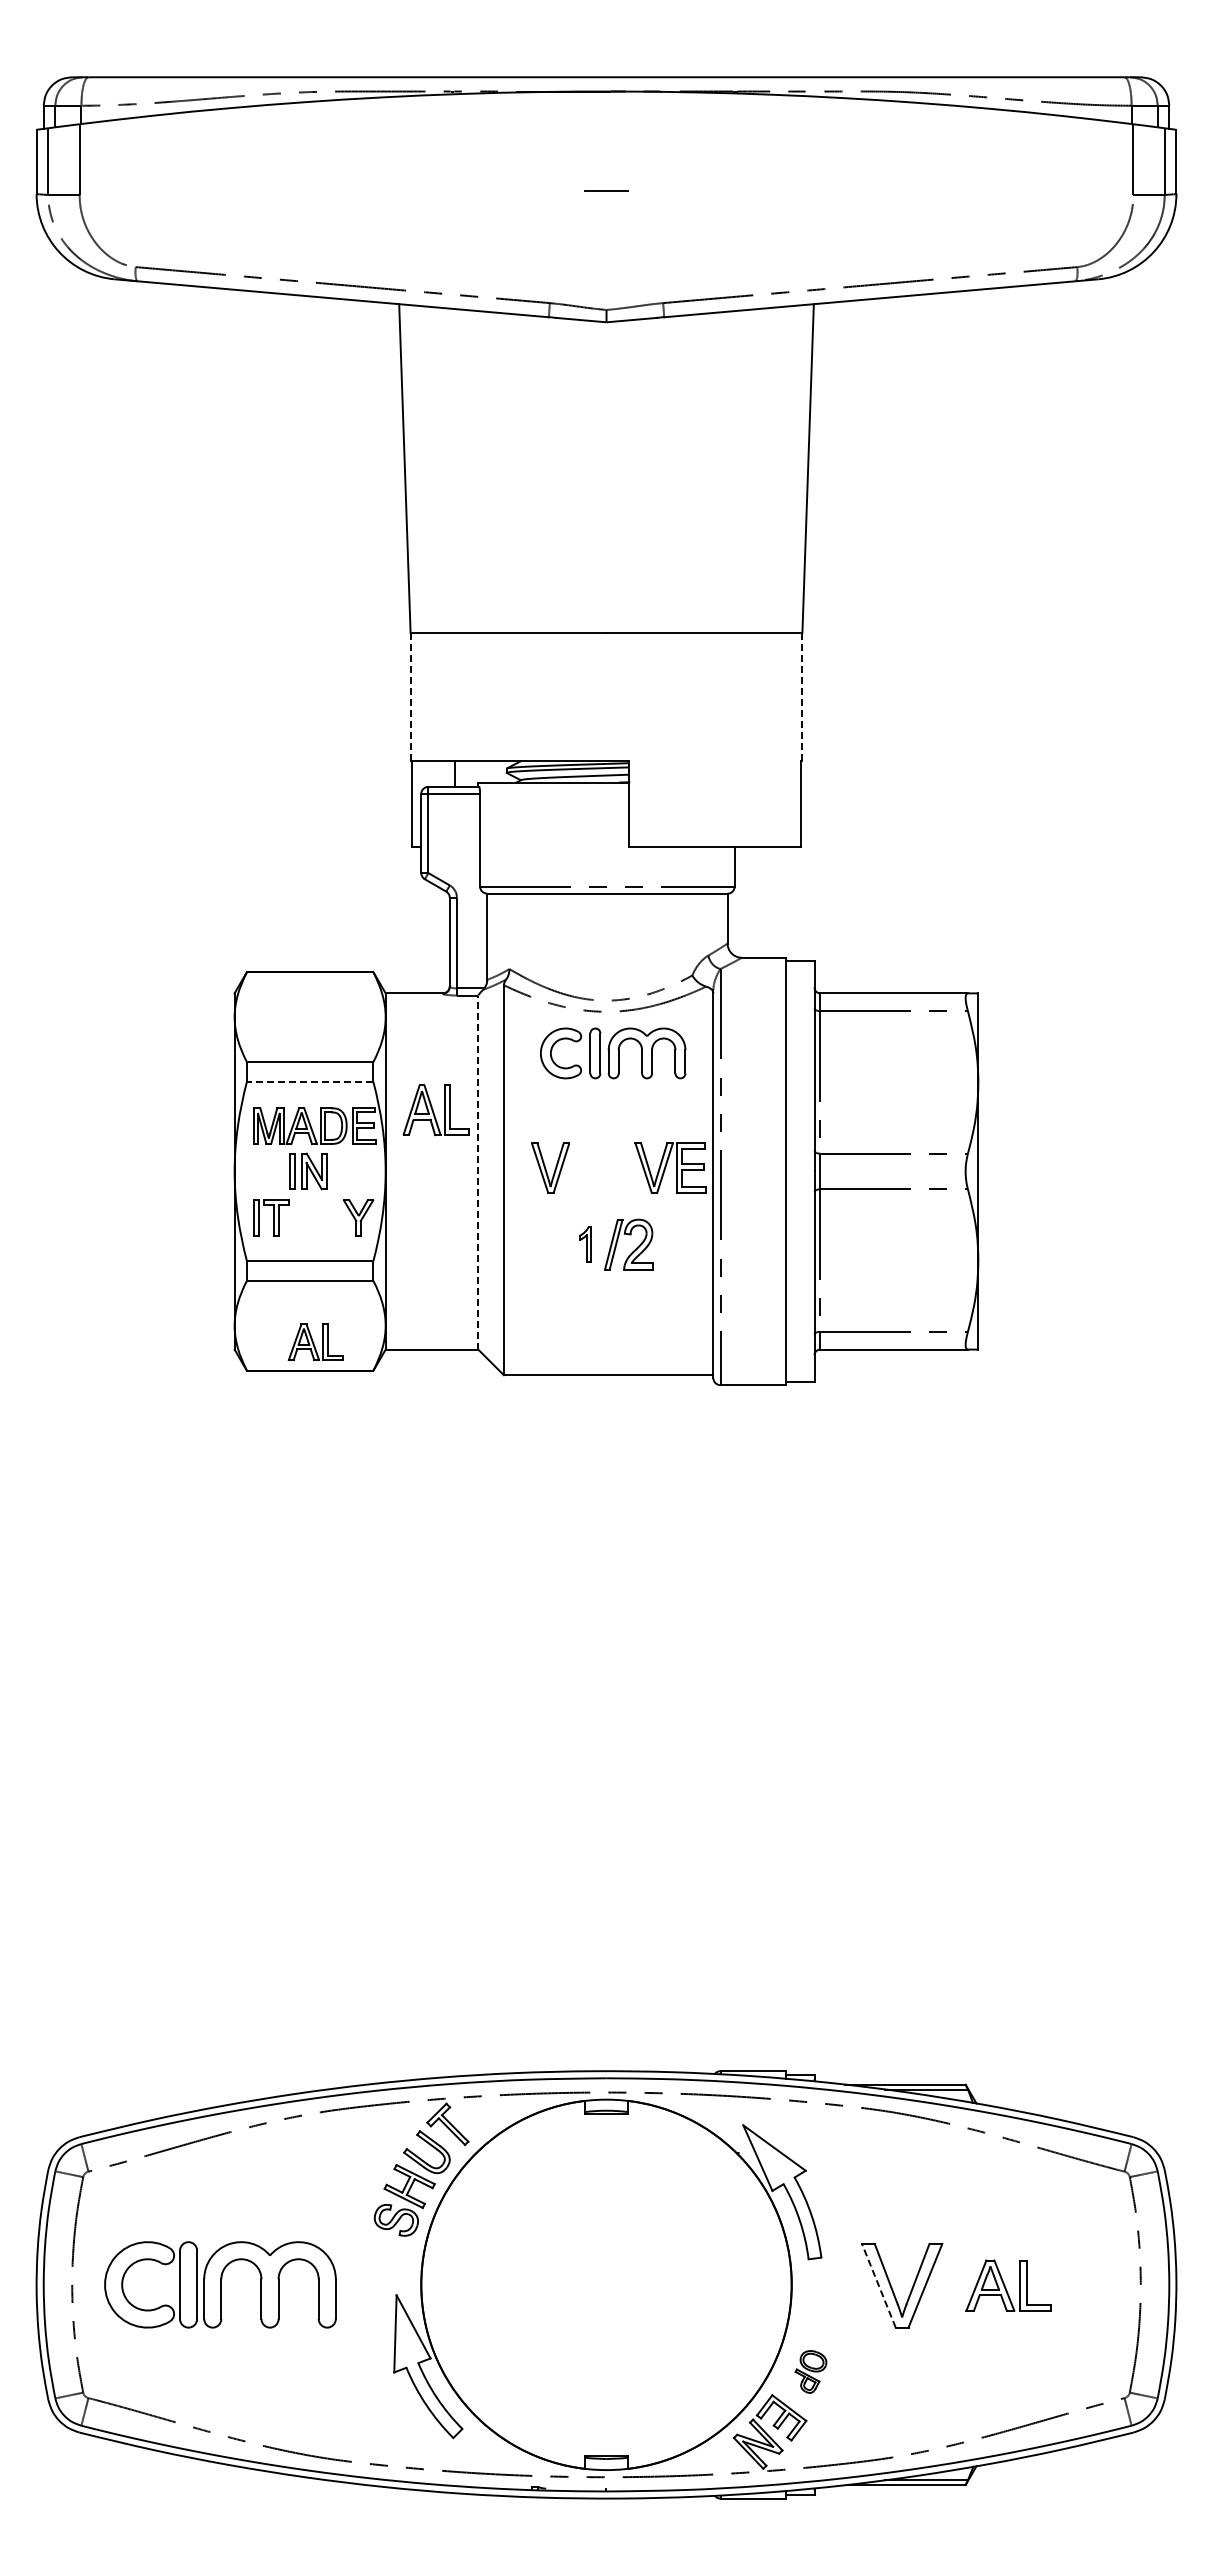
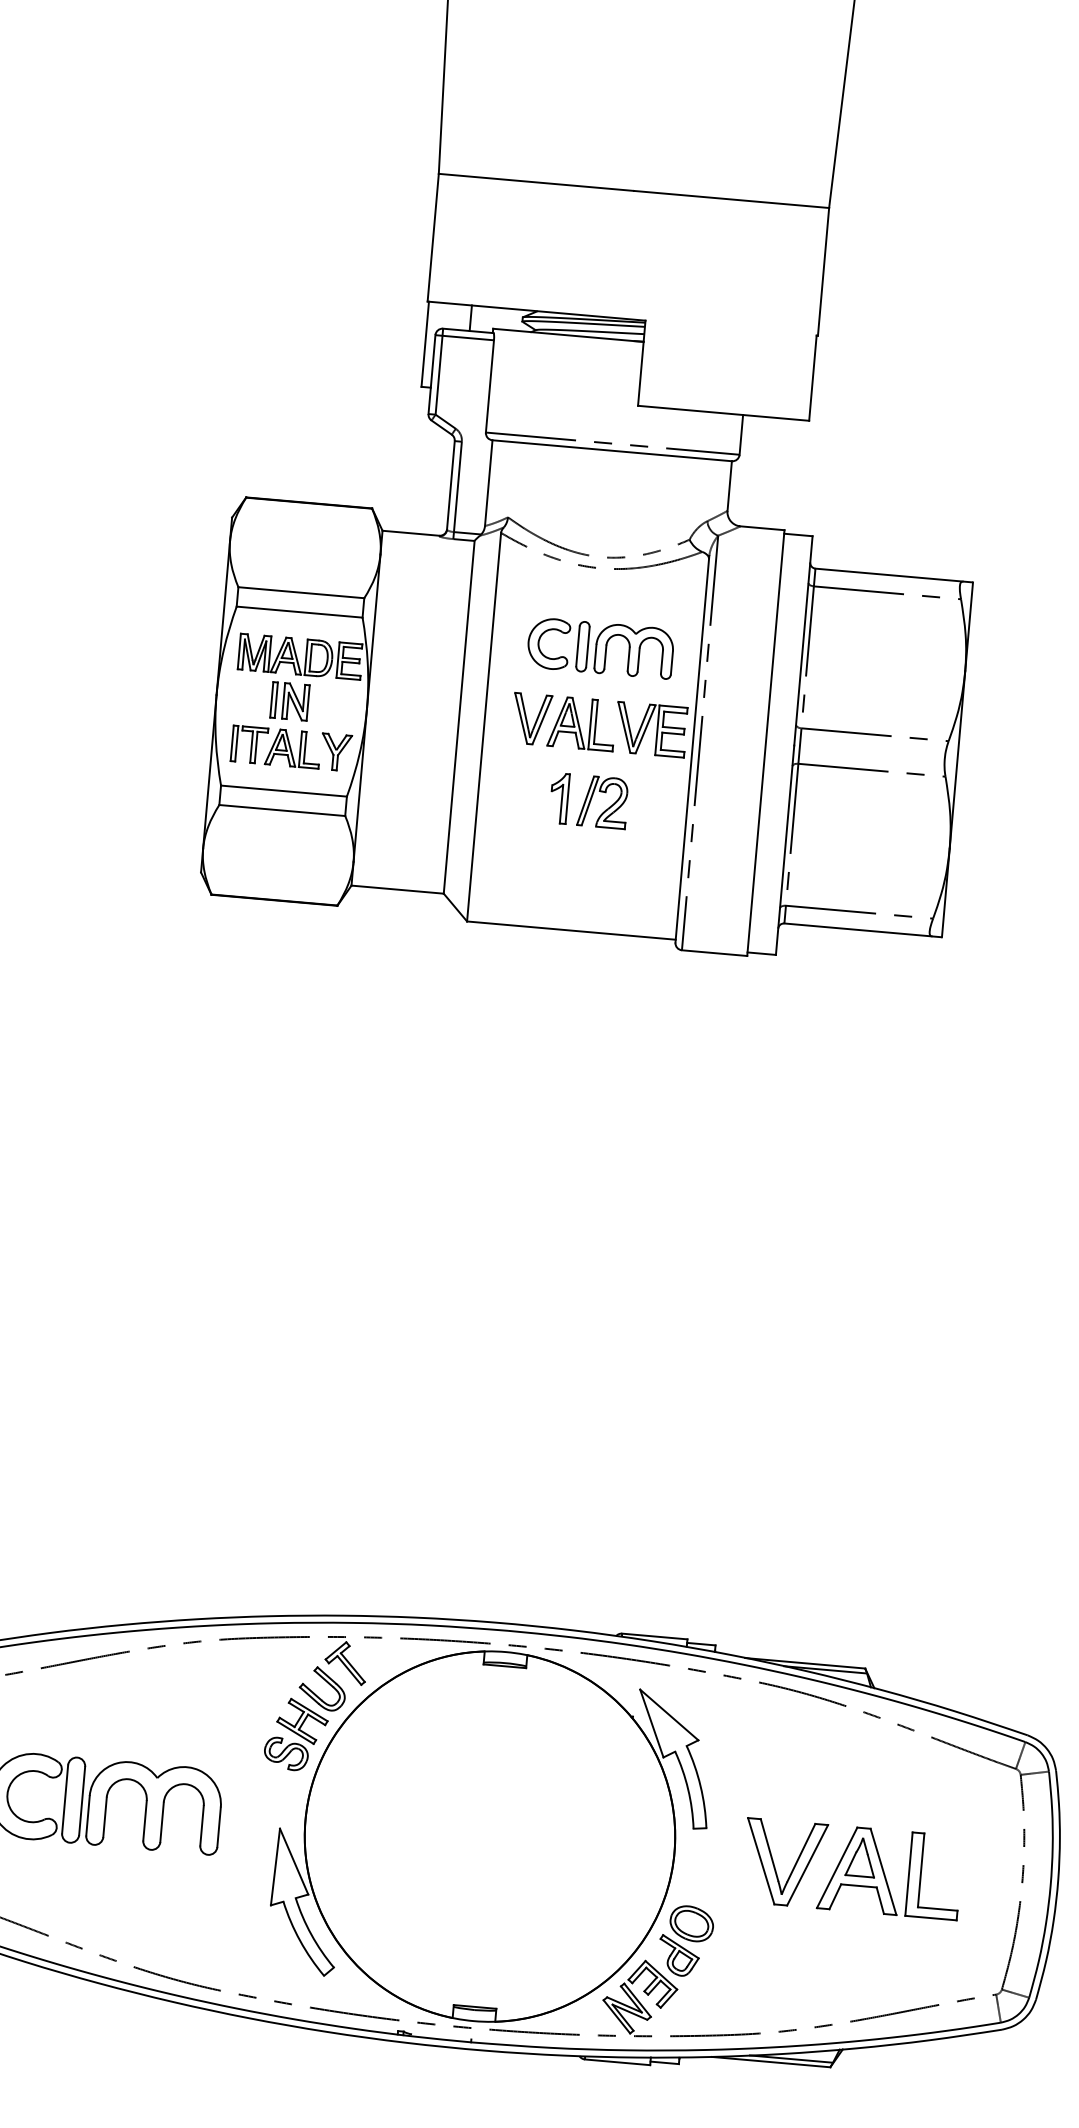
line: (802, 696) -> (823, 271), dashed -> solid
line: (410, 697) -> (433, 238), dashed -> solid
part: (613, 1053) -> (600, 648), moved
line: (309, 1081) -> (298, 611), dashed -> solid
part: (435, 1110) -> (581, 723), moved
line: (478, 1172) -> (459, 717), dashed -> solid
part: (585, 1244) -> (559, 798), size x1.43
part: (315, 1341) -> (293, 747), moved
line: (878, 2285) -> (760, 1860), dashed -> solid
part: (1008, 2285) -> (890, 1872), size x1.67
part: (810, 2371) -> (685, 1940), size x1.67

